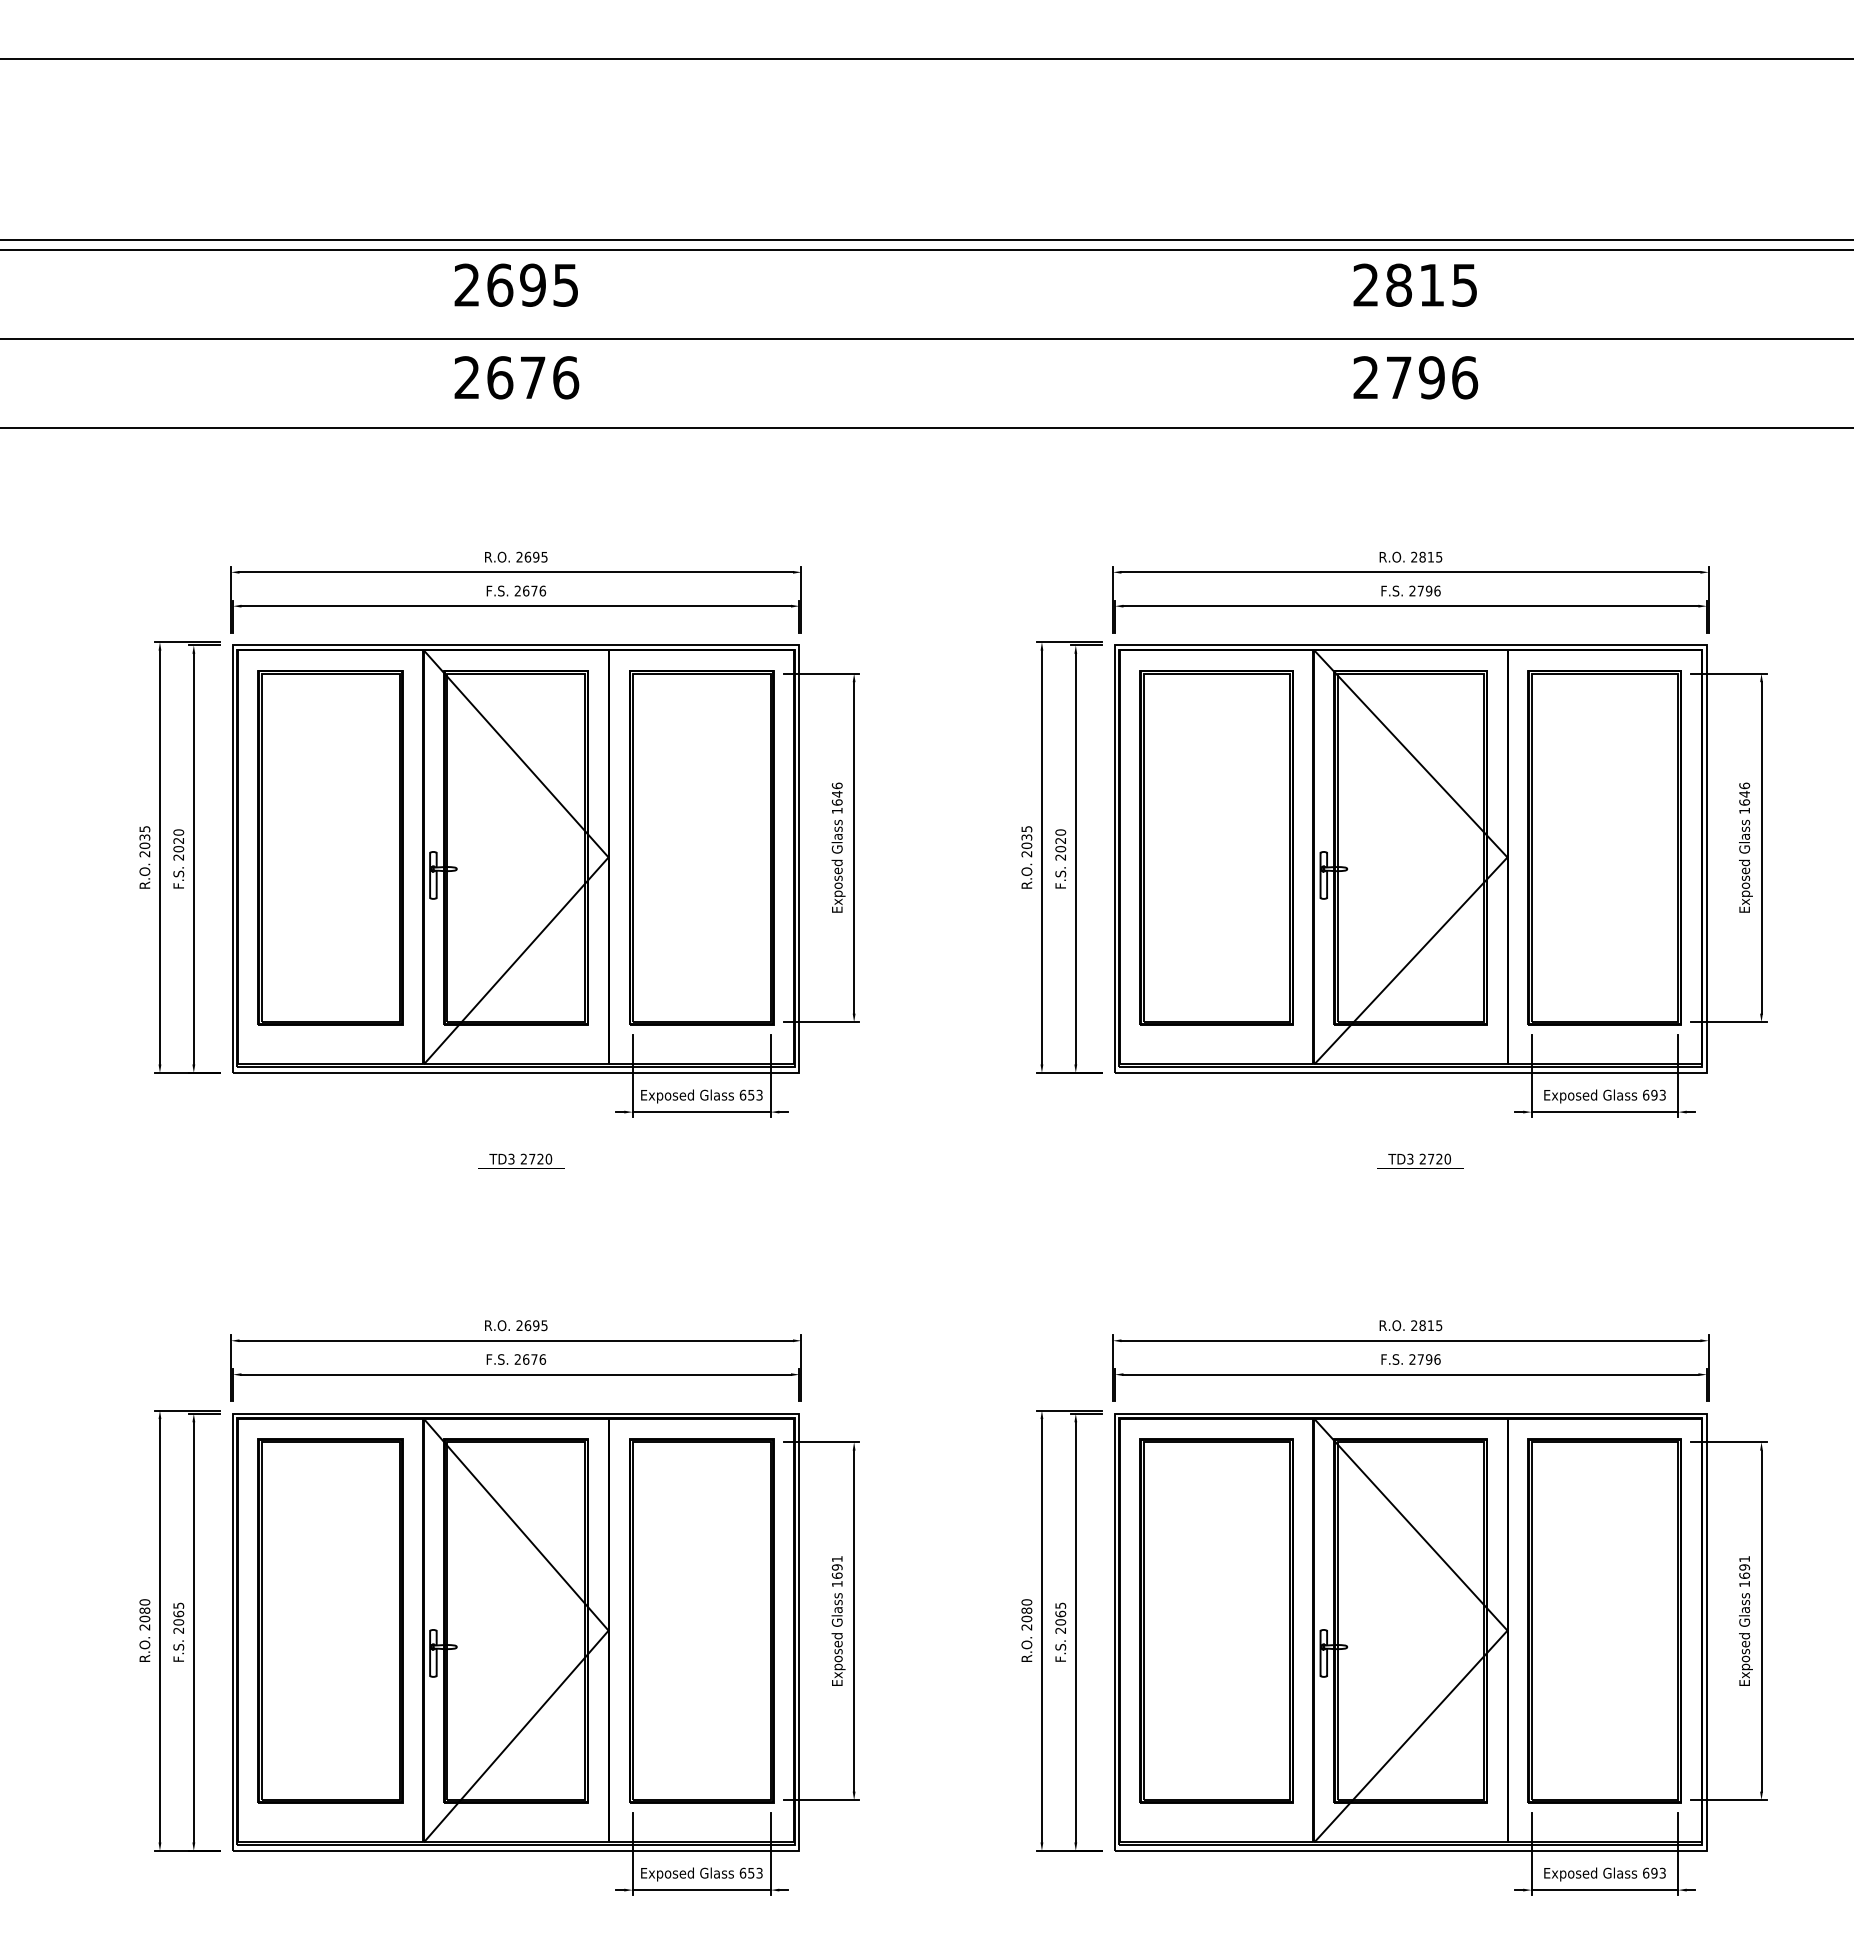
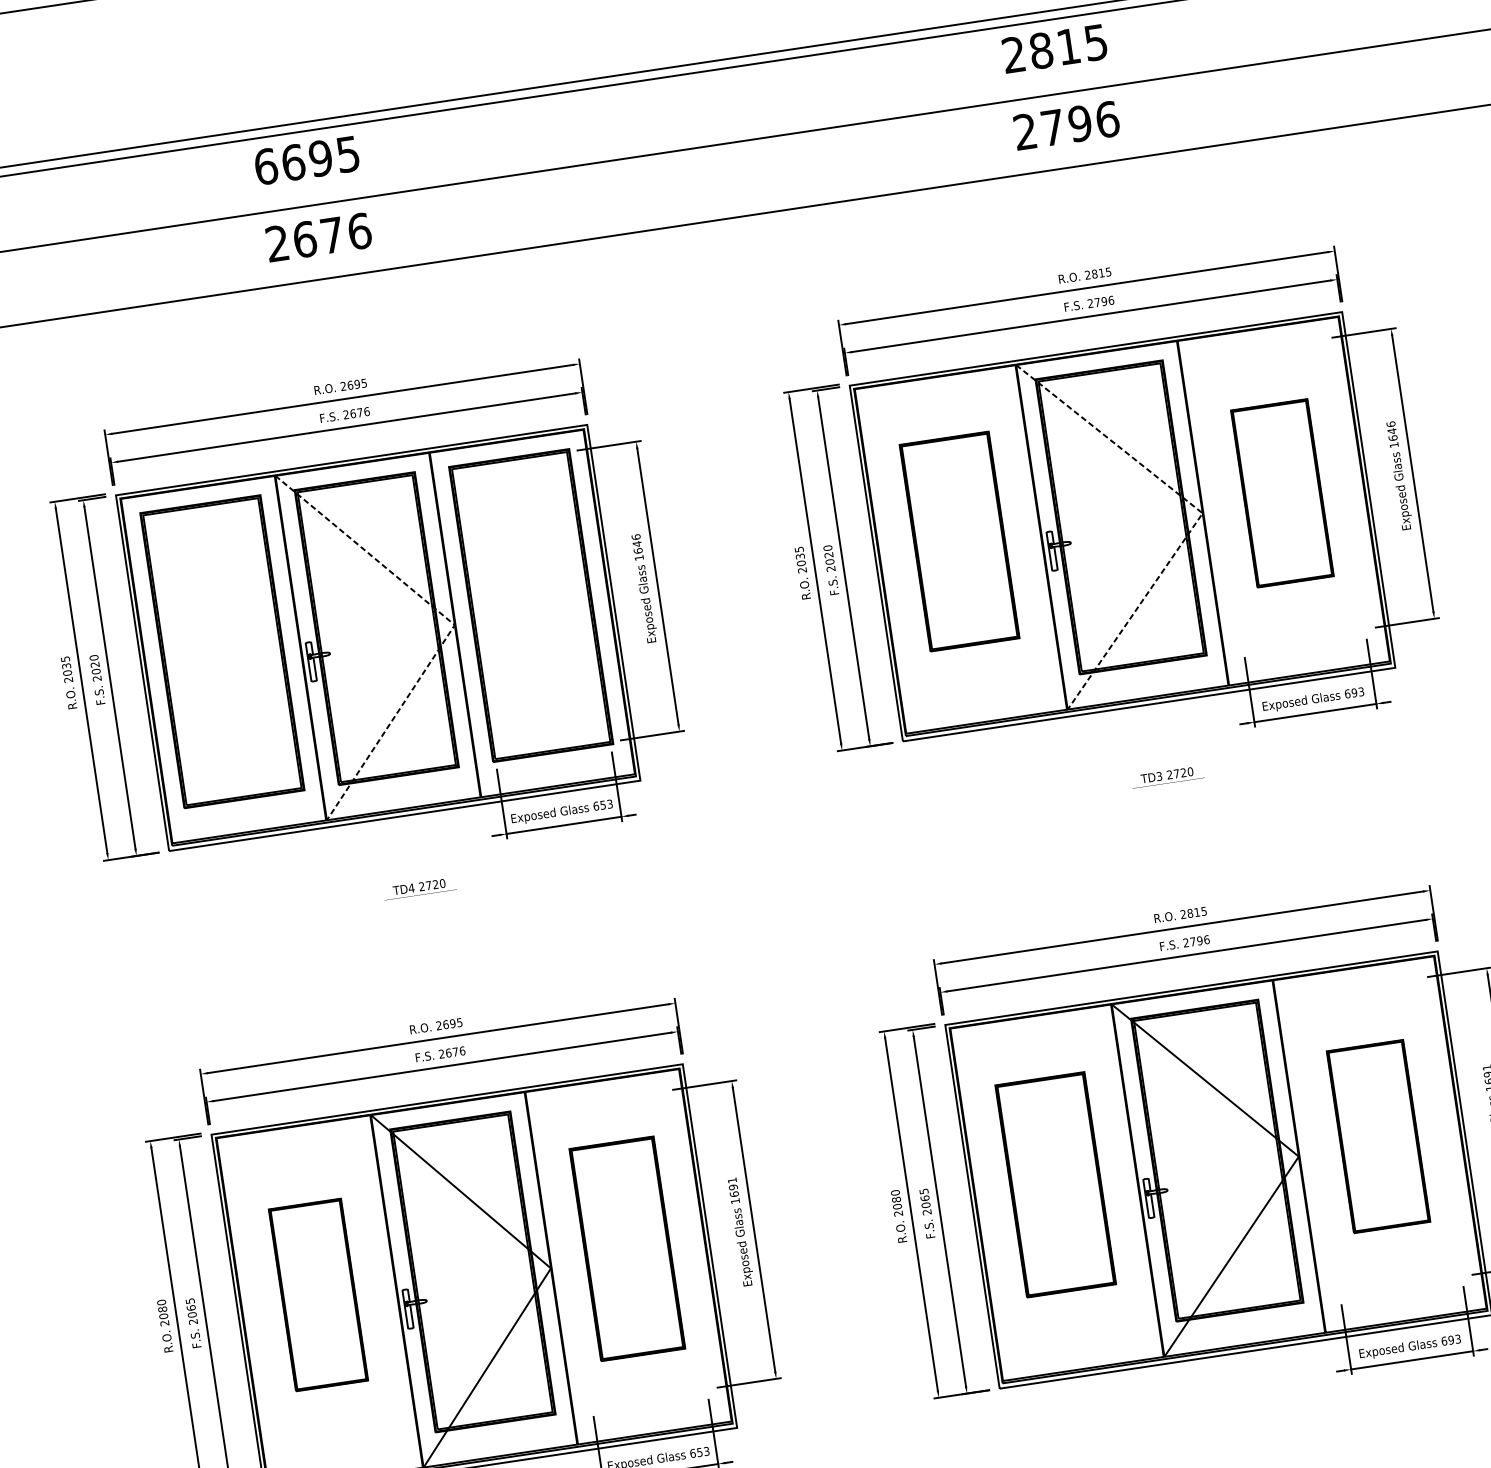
text: (467, 284) -> (266, 165), 2695 -> 6695
part: (1216, 847) -> (959, 541), size x0.7
part: (1604, 847) -> (1282, 493), size x0.6
line: (608, 857) -> (454, 625), solid -> dashed
line: (1507, 857) -> (1202, 513), solid -> dashed
text: (511, 1158) -> (411, 887), TD3 -> TD4
part: (330, 1620) -> (318, 1294), size x0.6
part: (701, 1620) -> (627, 1248), size x0.7
part: (1216, 1620) -> (1055, 1184), size x0.7
part: (1604, 1620) -> (1378, 1136), size x0.6

